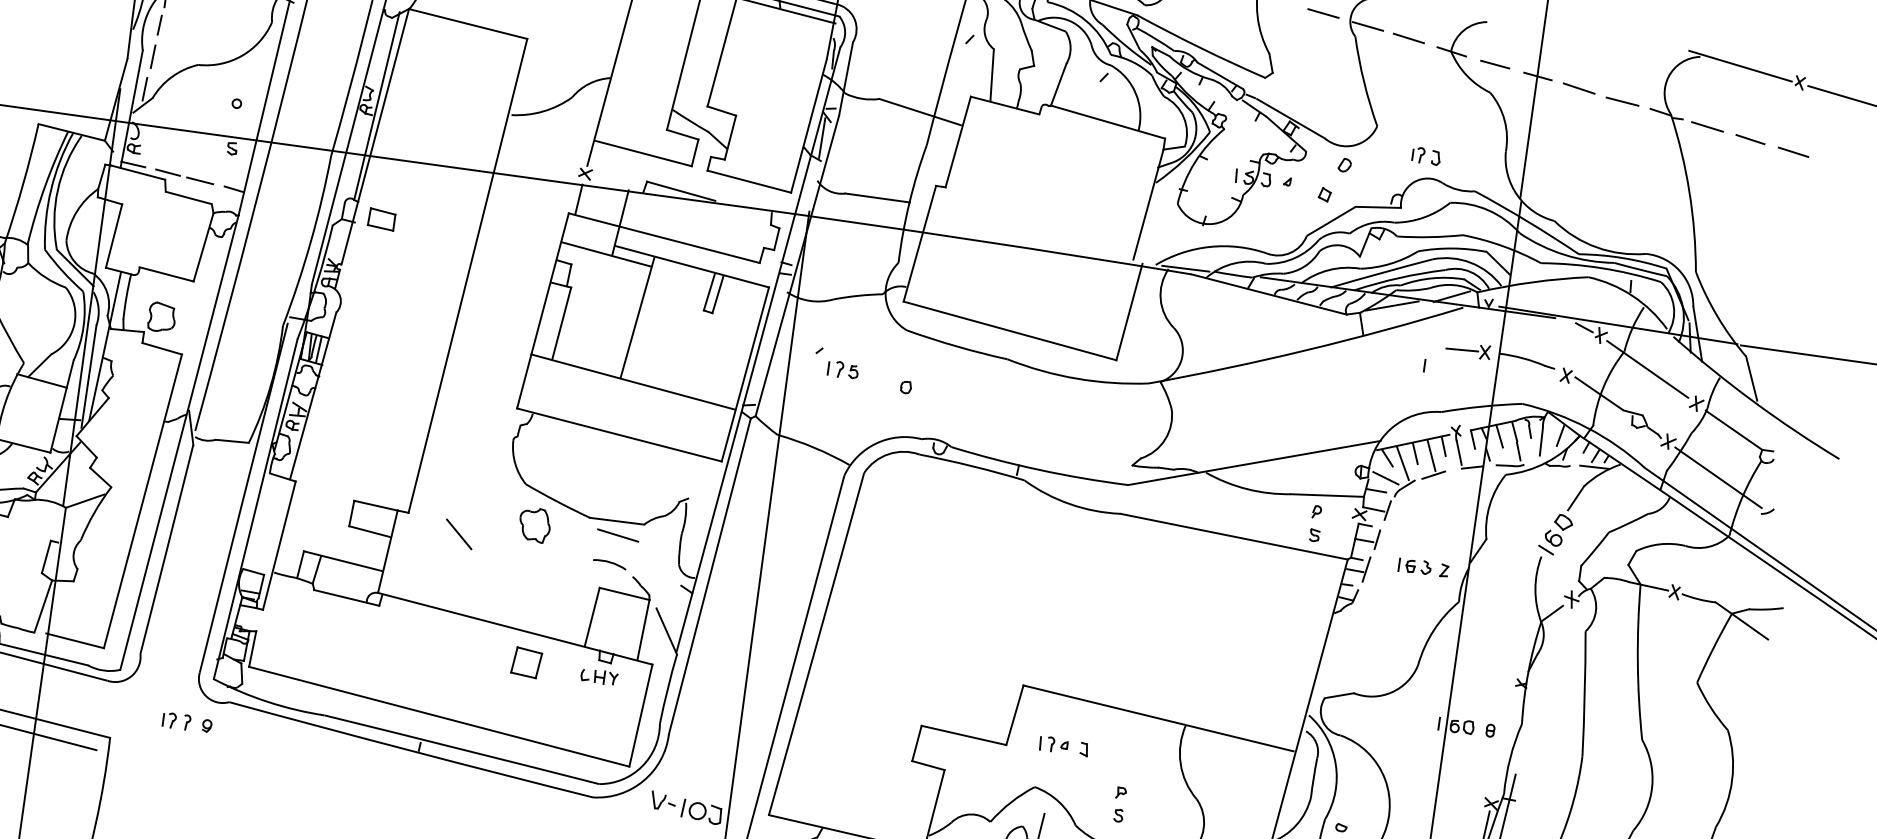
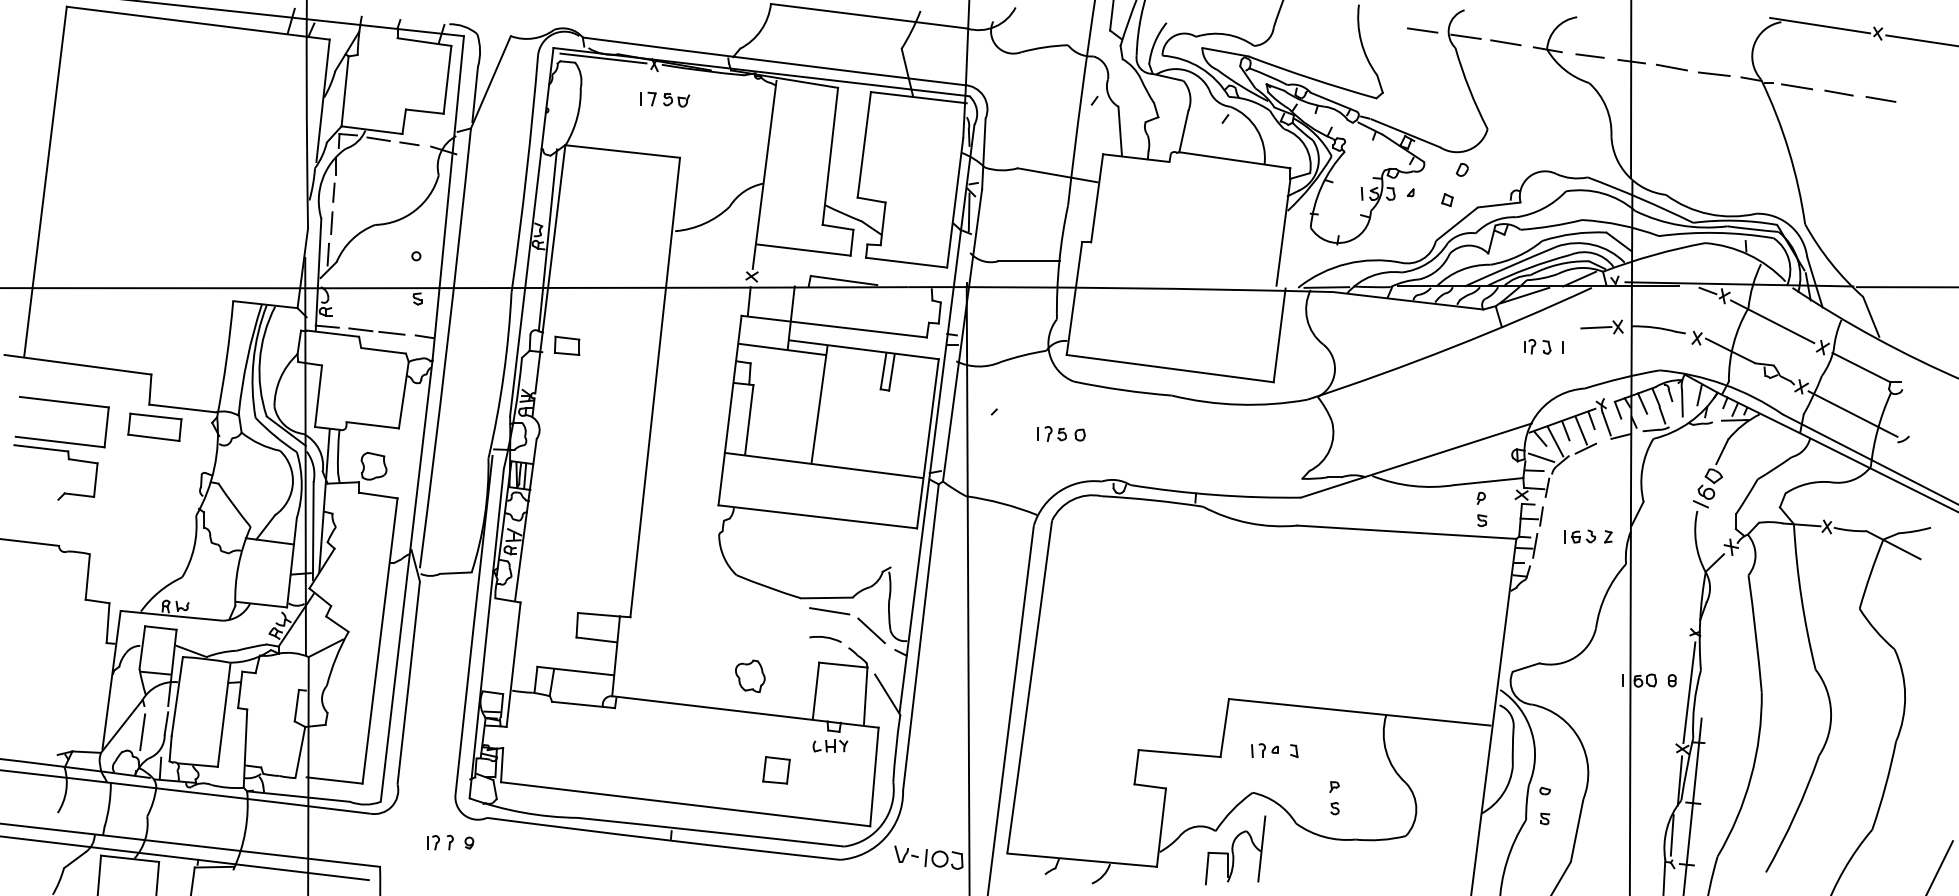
part: (1426, 155) -> (1537, 346), moved
part: (842, 369) -> (1051, 433), moved
part: (535, 524) -> (750, 675), moved
line: (459, 534) -> (871, 630), moved
part: (526, 662) -> (776, 770), moved
line: (1506, 745) -> (1689, 692), added

